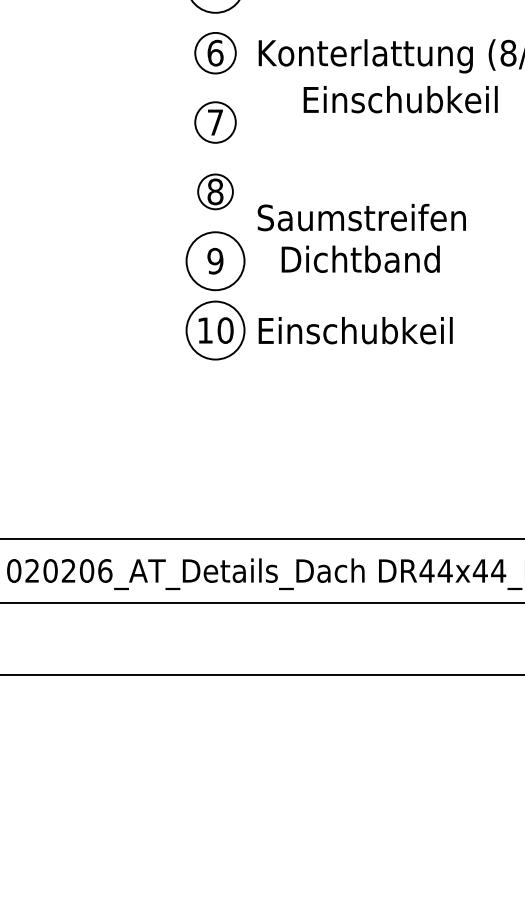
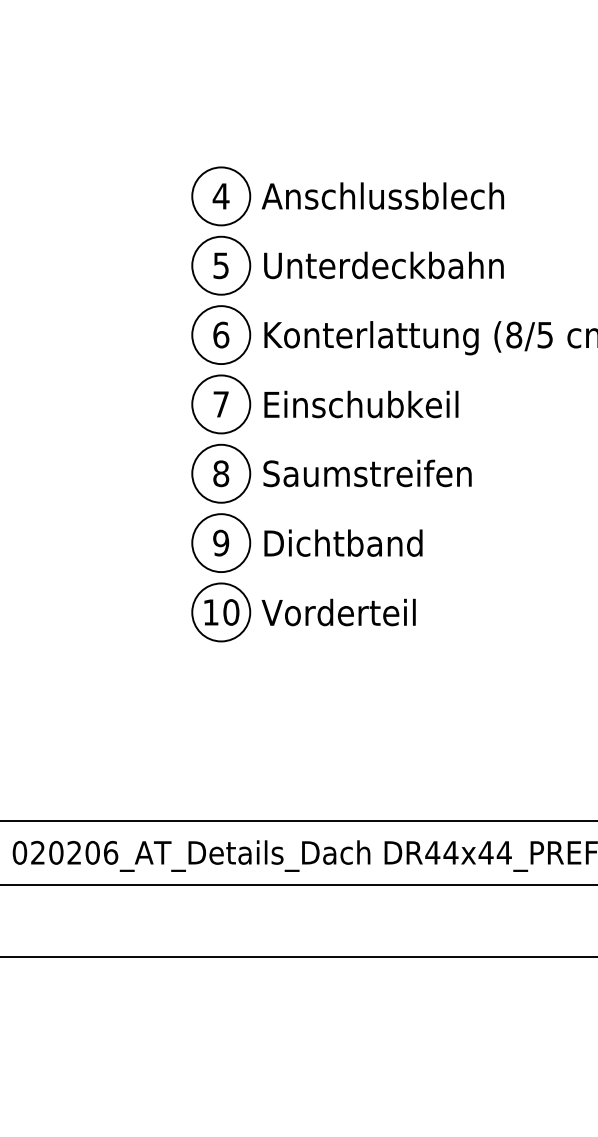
circle: (215, 53) -> (221, 335), size x1.43
text: (400, 99) -> (361, 404), moved
circle: (215, 122) -> (221, 404), size x1.43
circle: (215, 191) -> (221, 473), size x1.67
text: (361, 217) -> (367, 473), moved
text: (360, 258) -> (343, 542), moved
text: (353, 330) -> (359, 612), Einschubkeil -> Vorderteil

